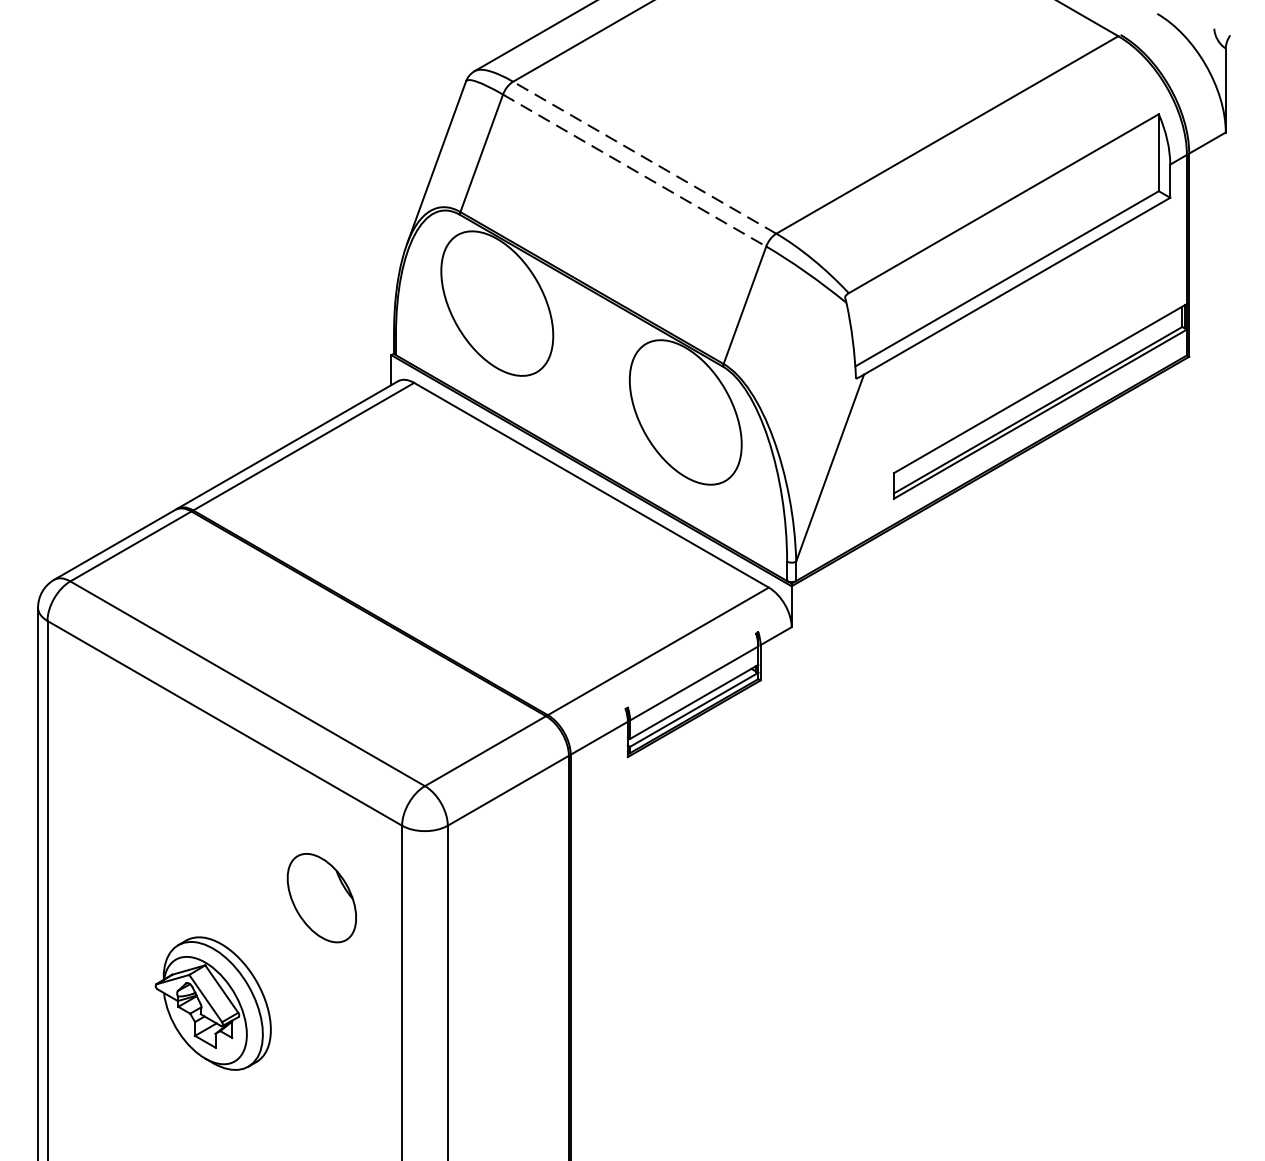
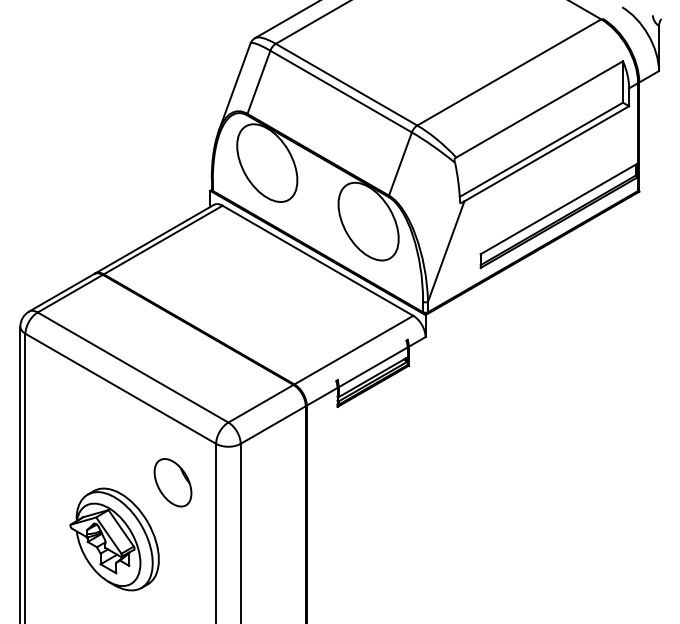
line: (644, 157) -> (346, 84), dashed -> solid
line: (635, 170) -> (341, 91), dashed -> solid
part: (213, 1003) -> (114, 539), size x1.43

